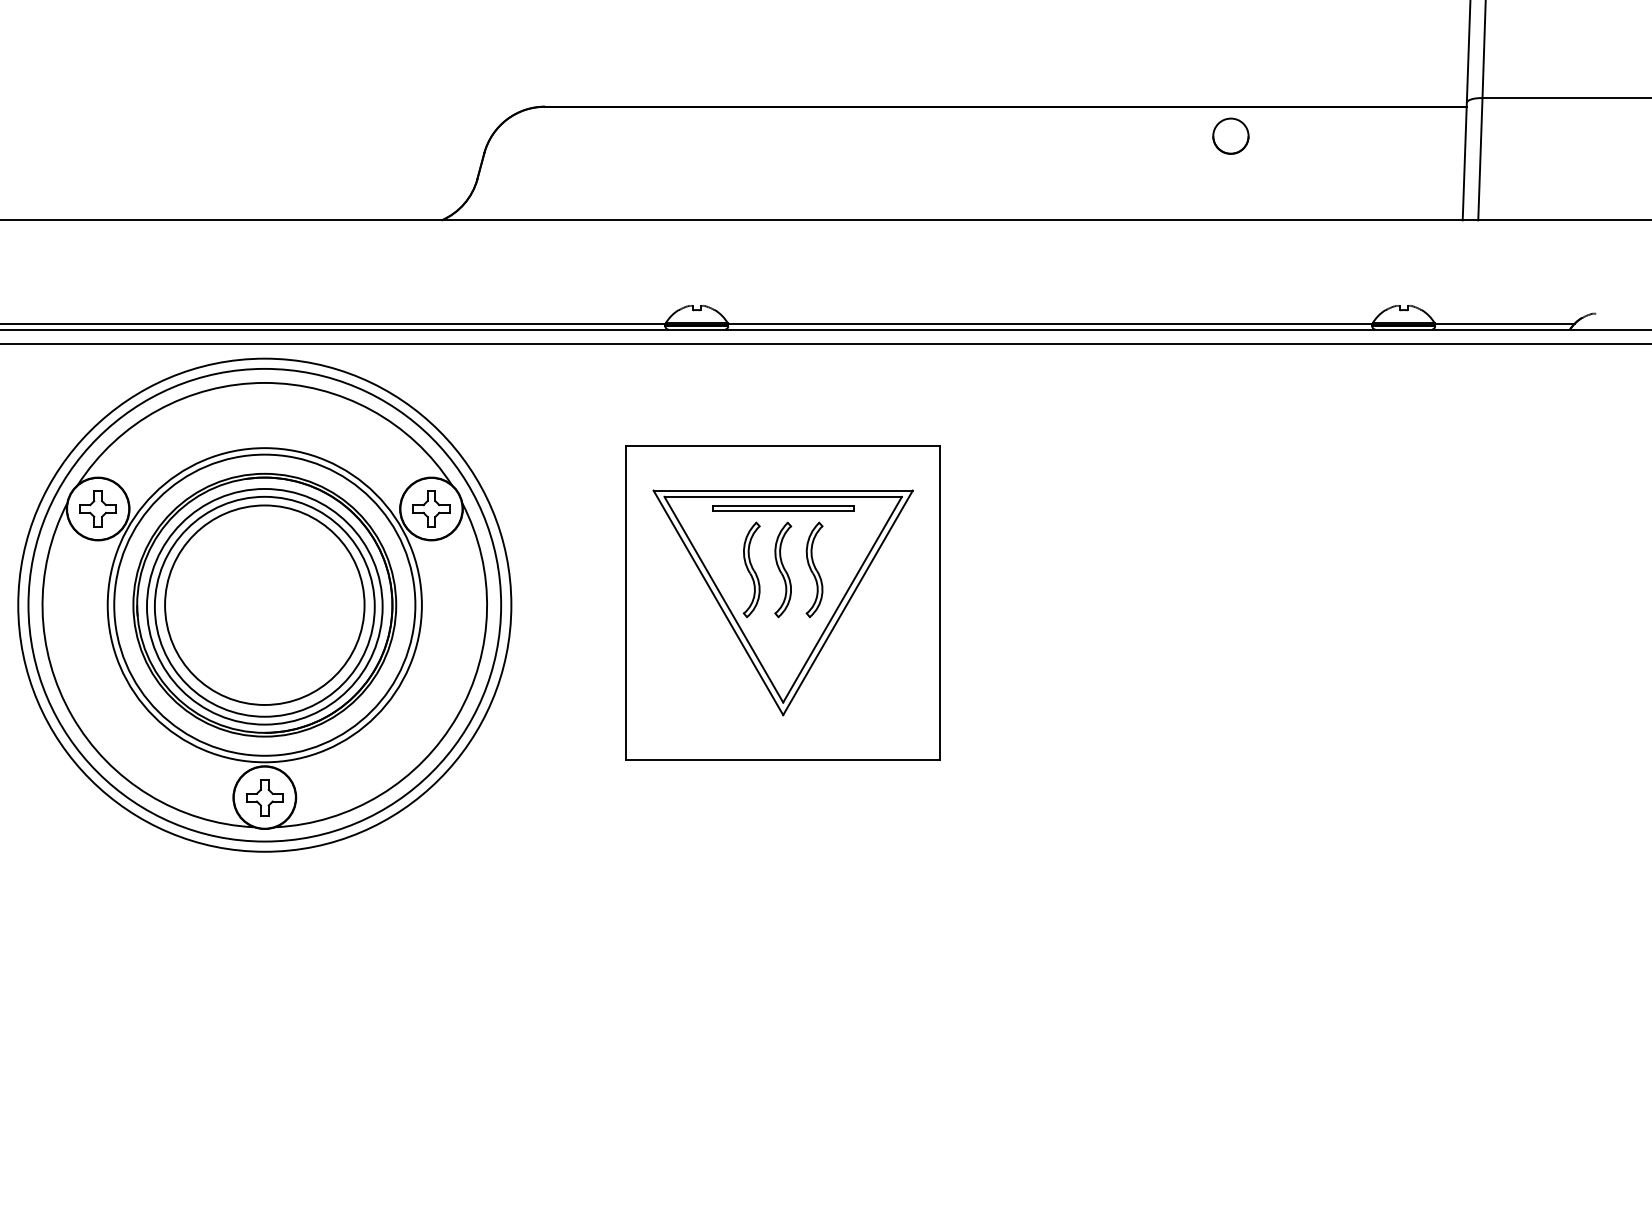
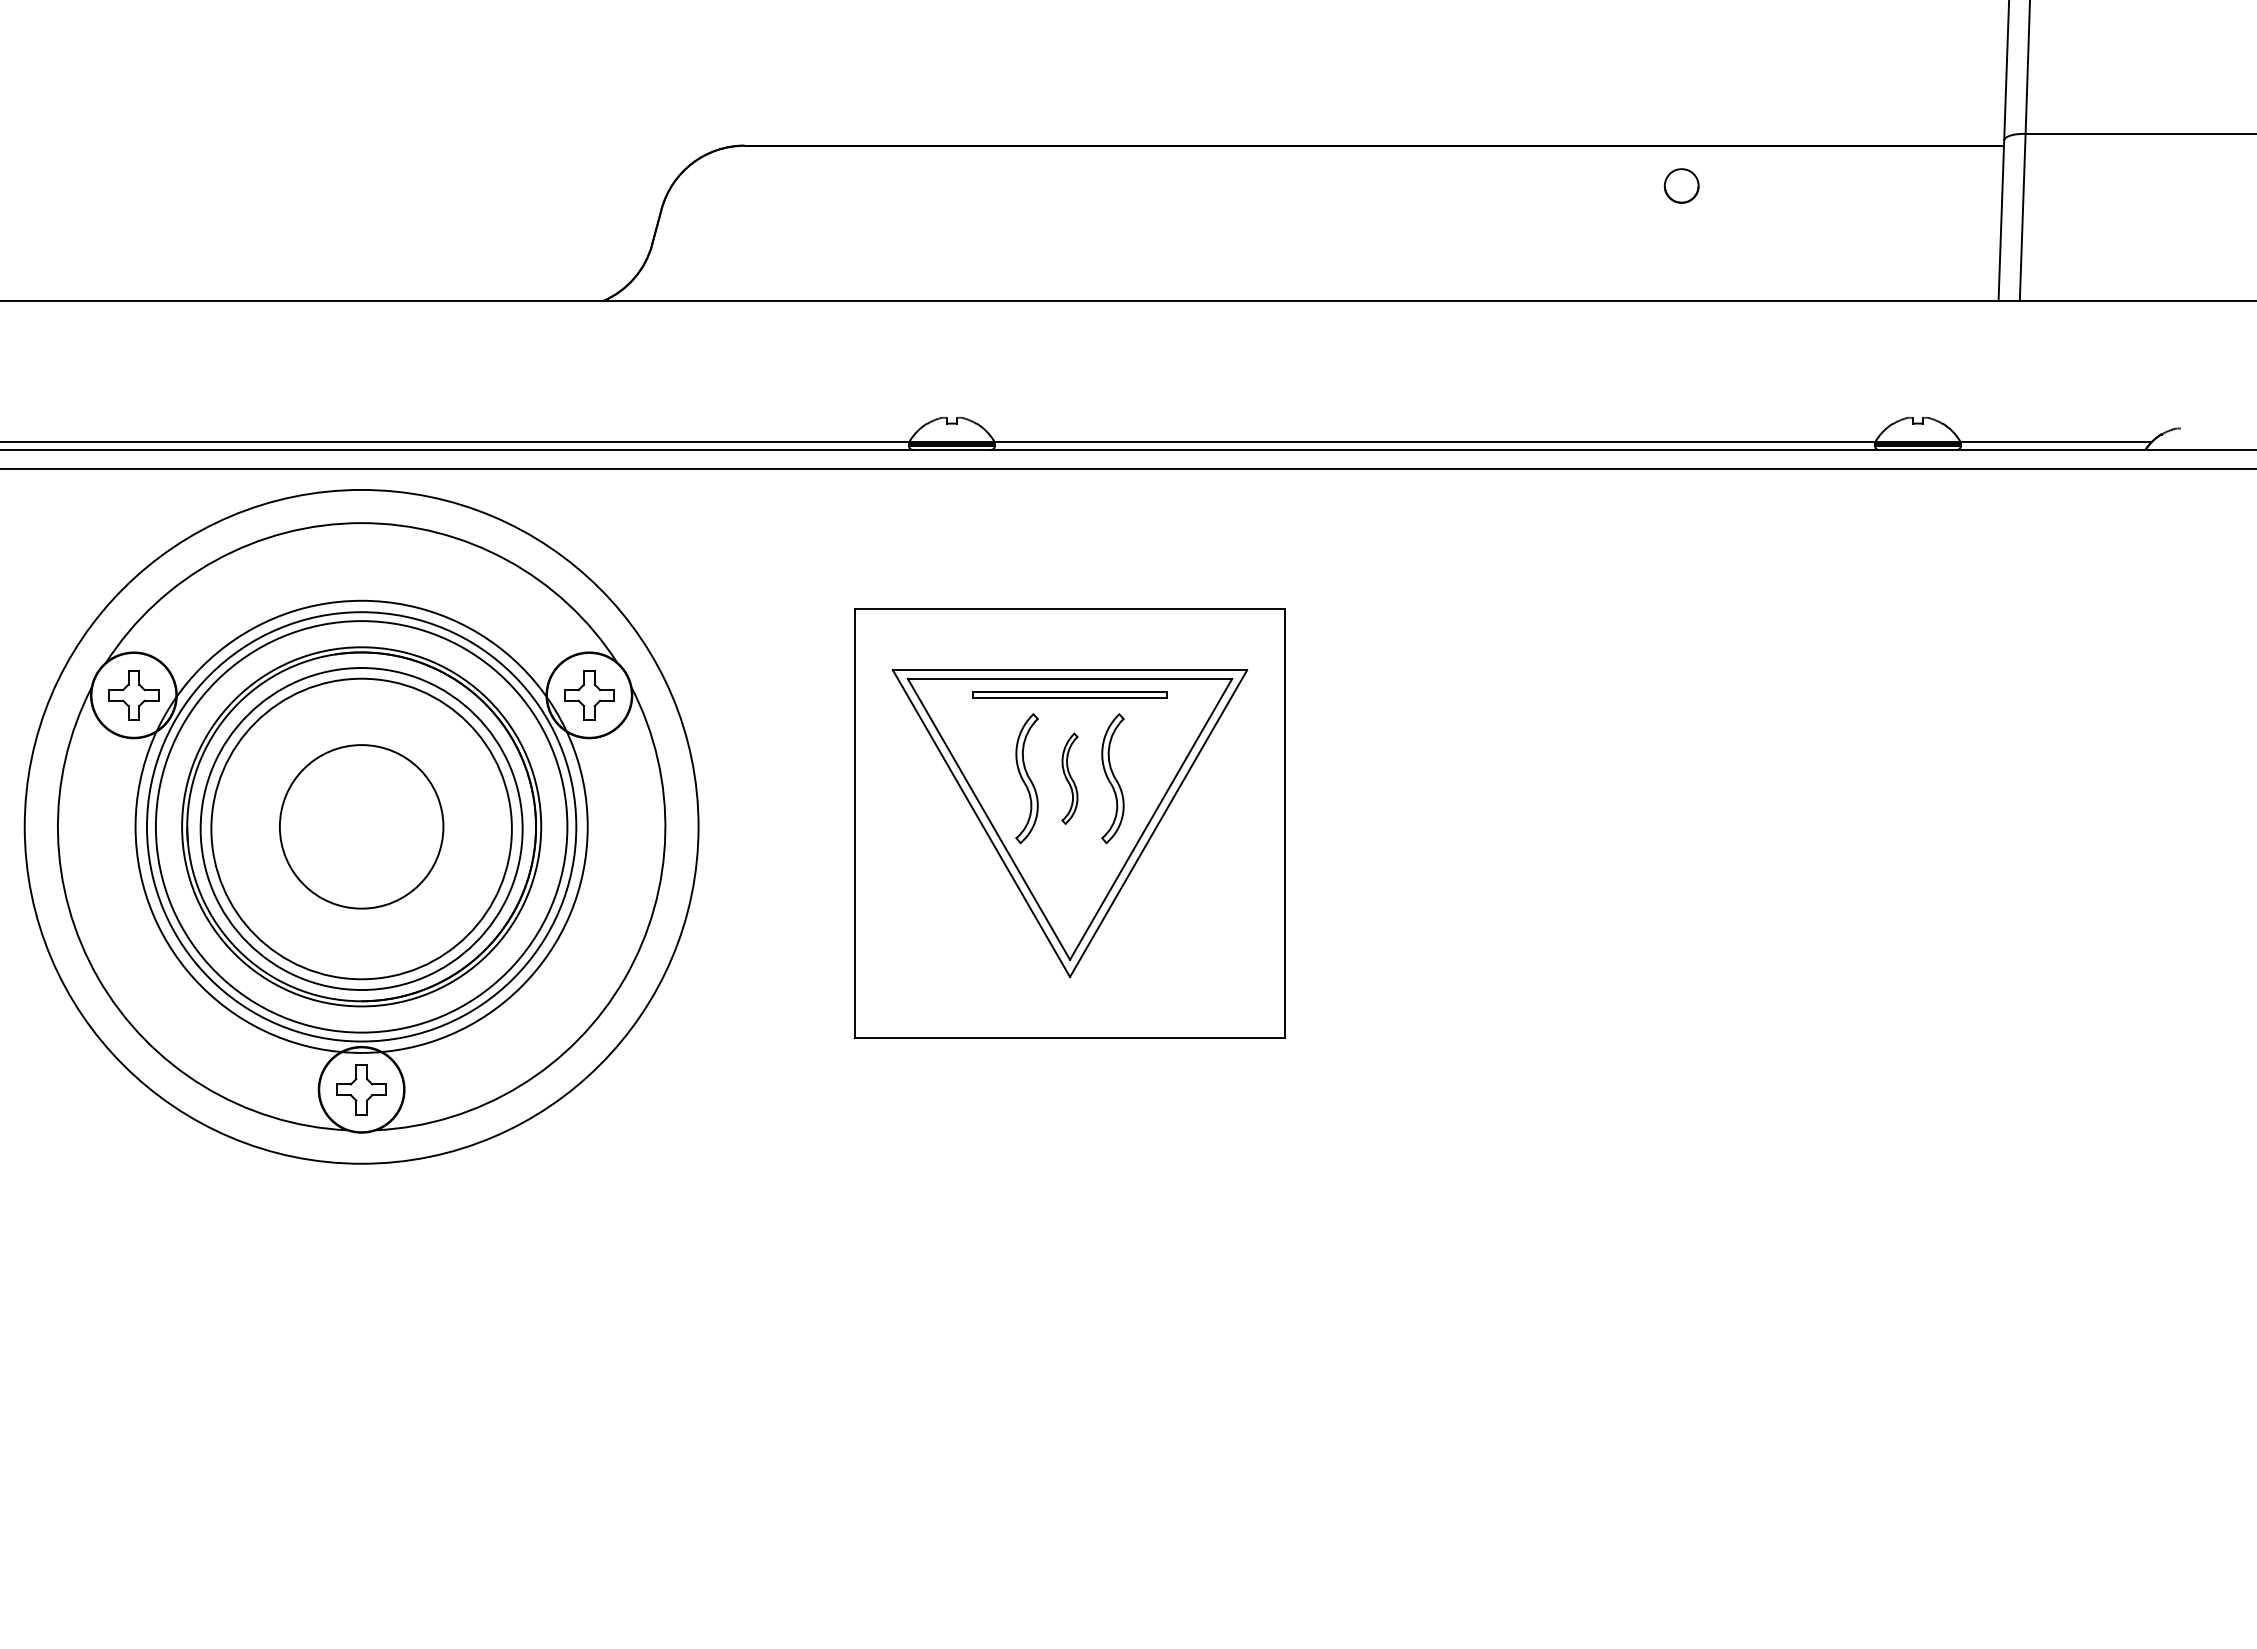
part: (1230, 135) -> (1681, 185), size x0.7
part: (782, 569) -> (1069, 778), size x0.7
circle: (264, 604) -> (361, 826), size x0.6
circle: (264, 604) -> (361, 826), size x0.7

